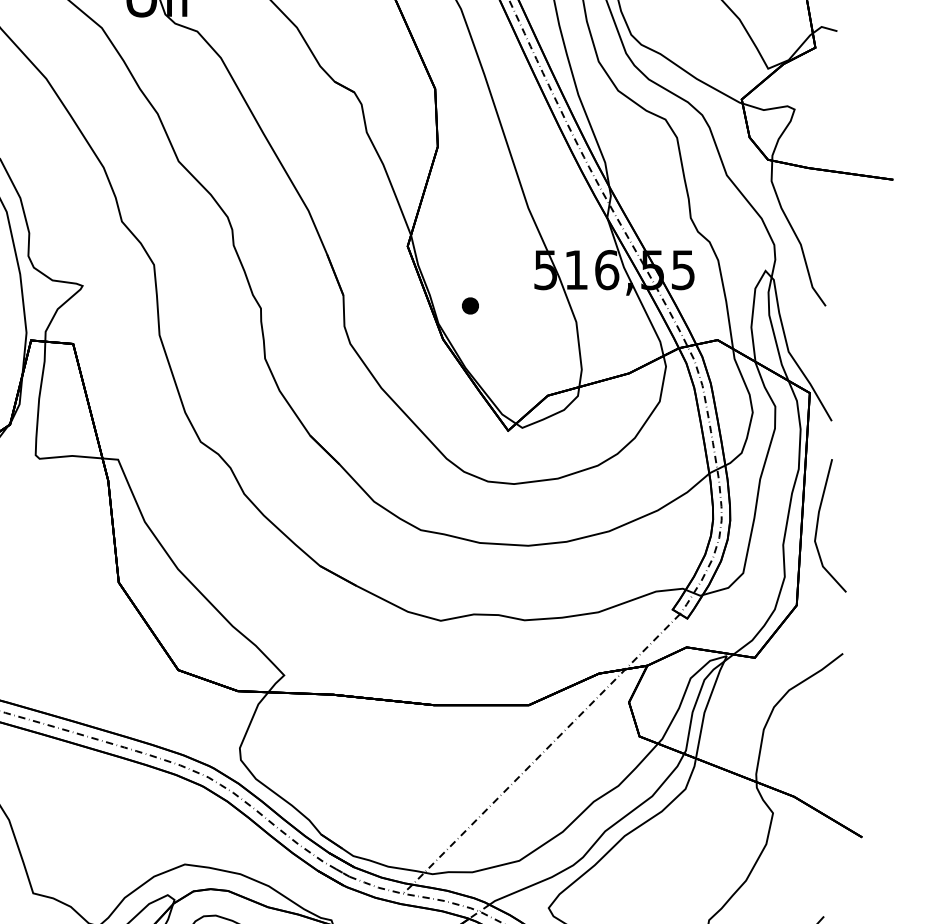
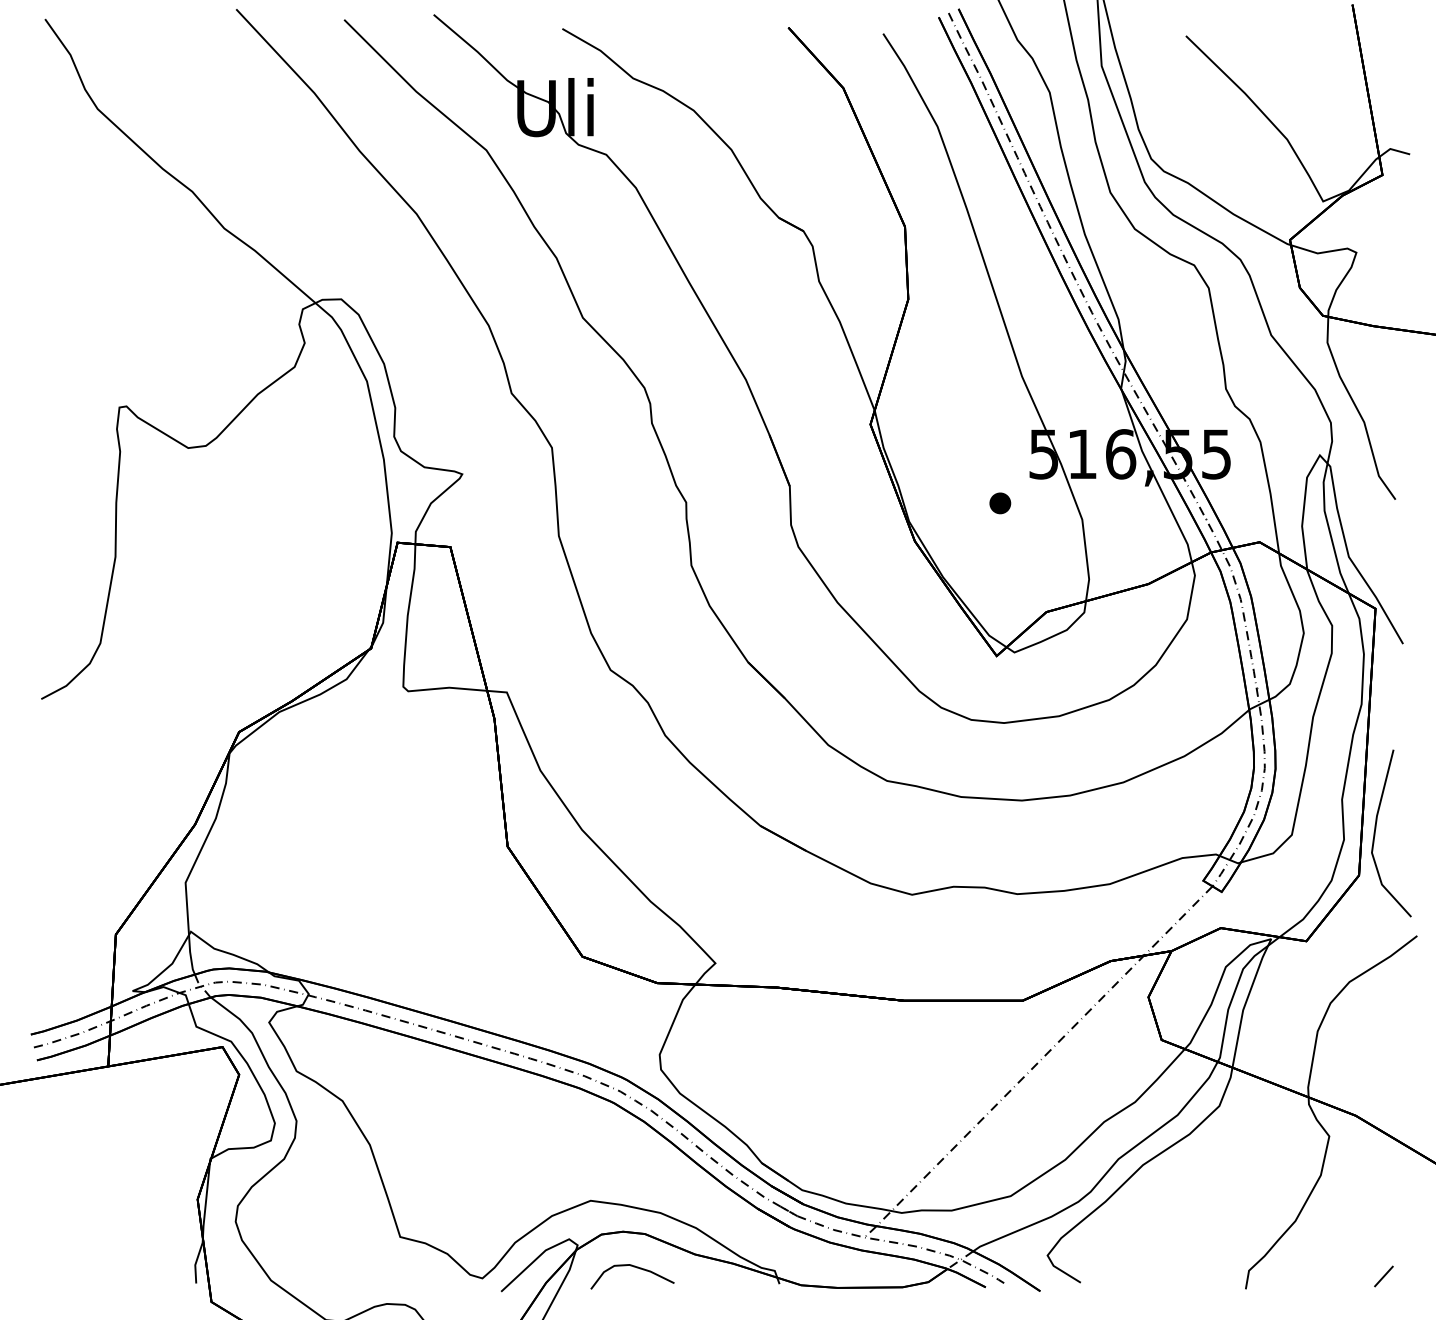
part: (470, 306) -> (1000, 503), moved
line: (818, 522) -> (1376, 829), moved

